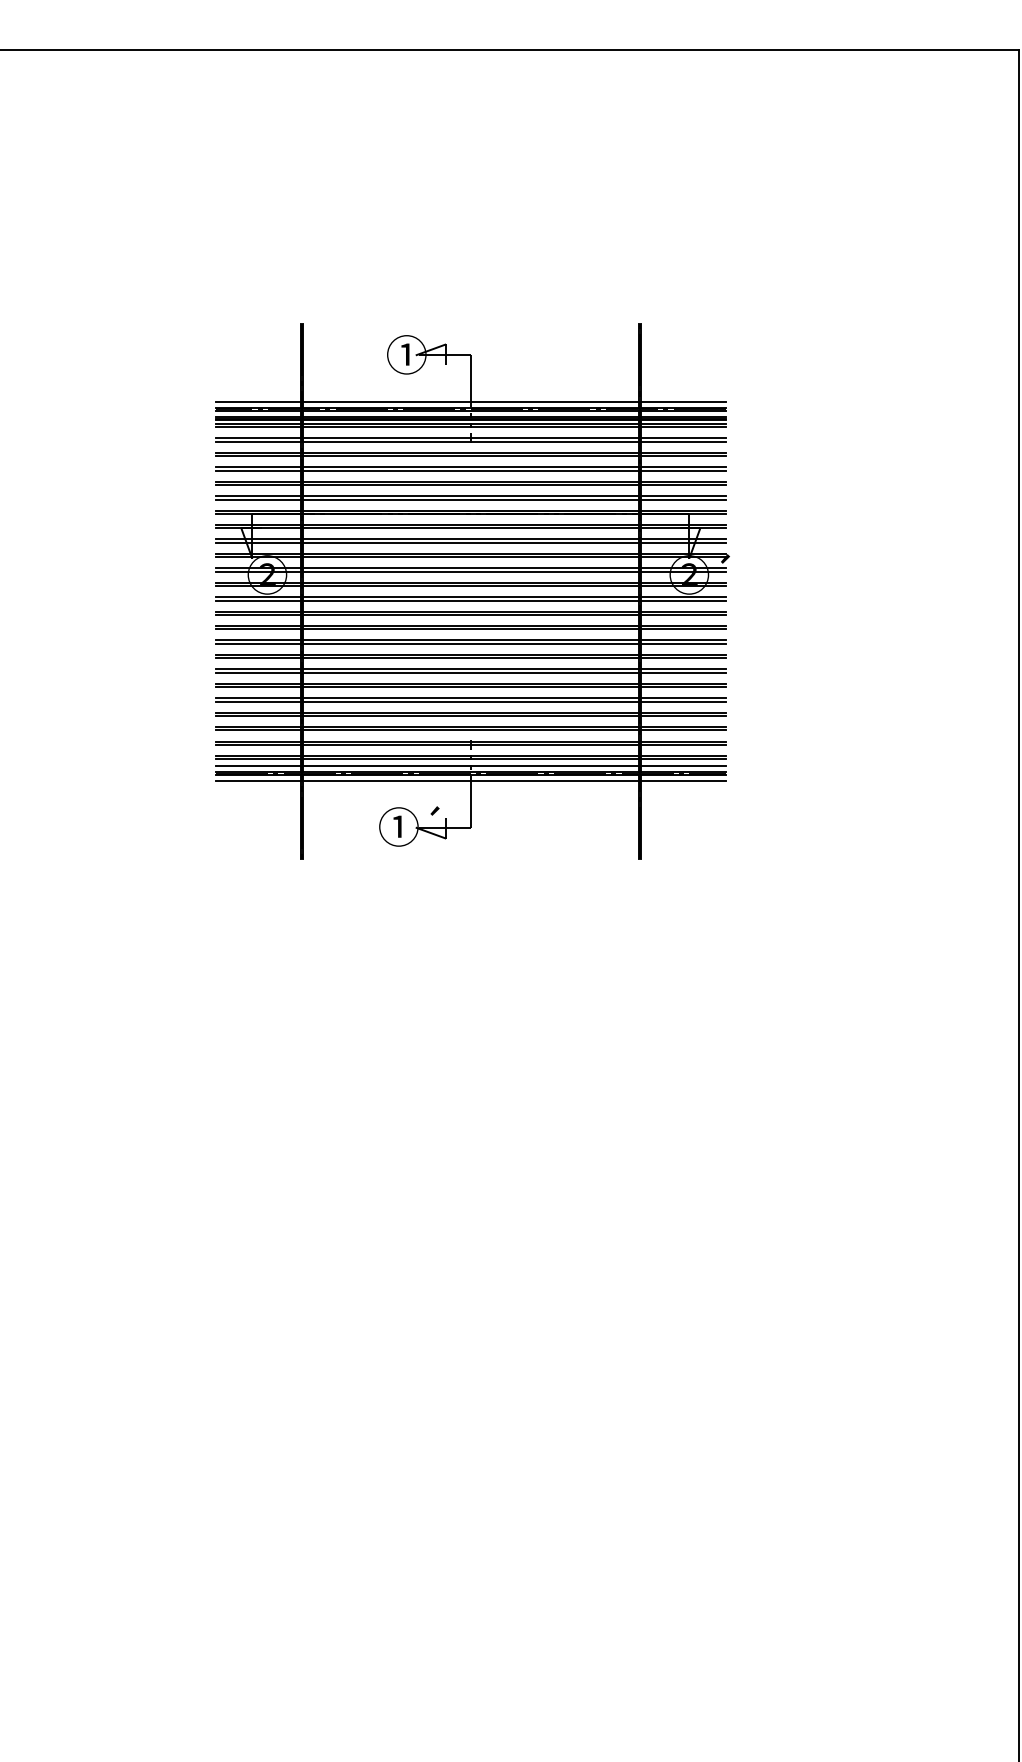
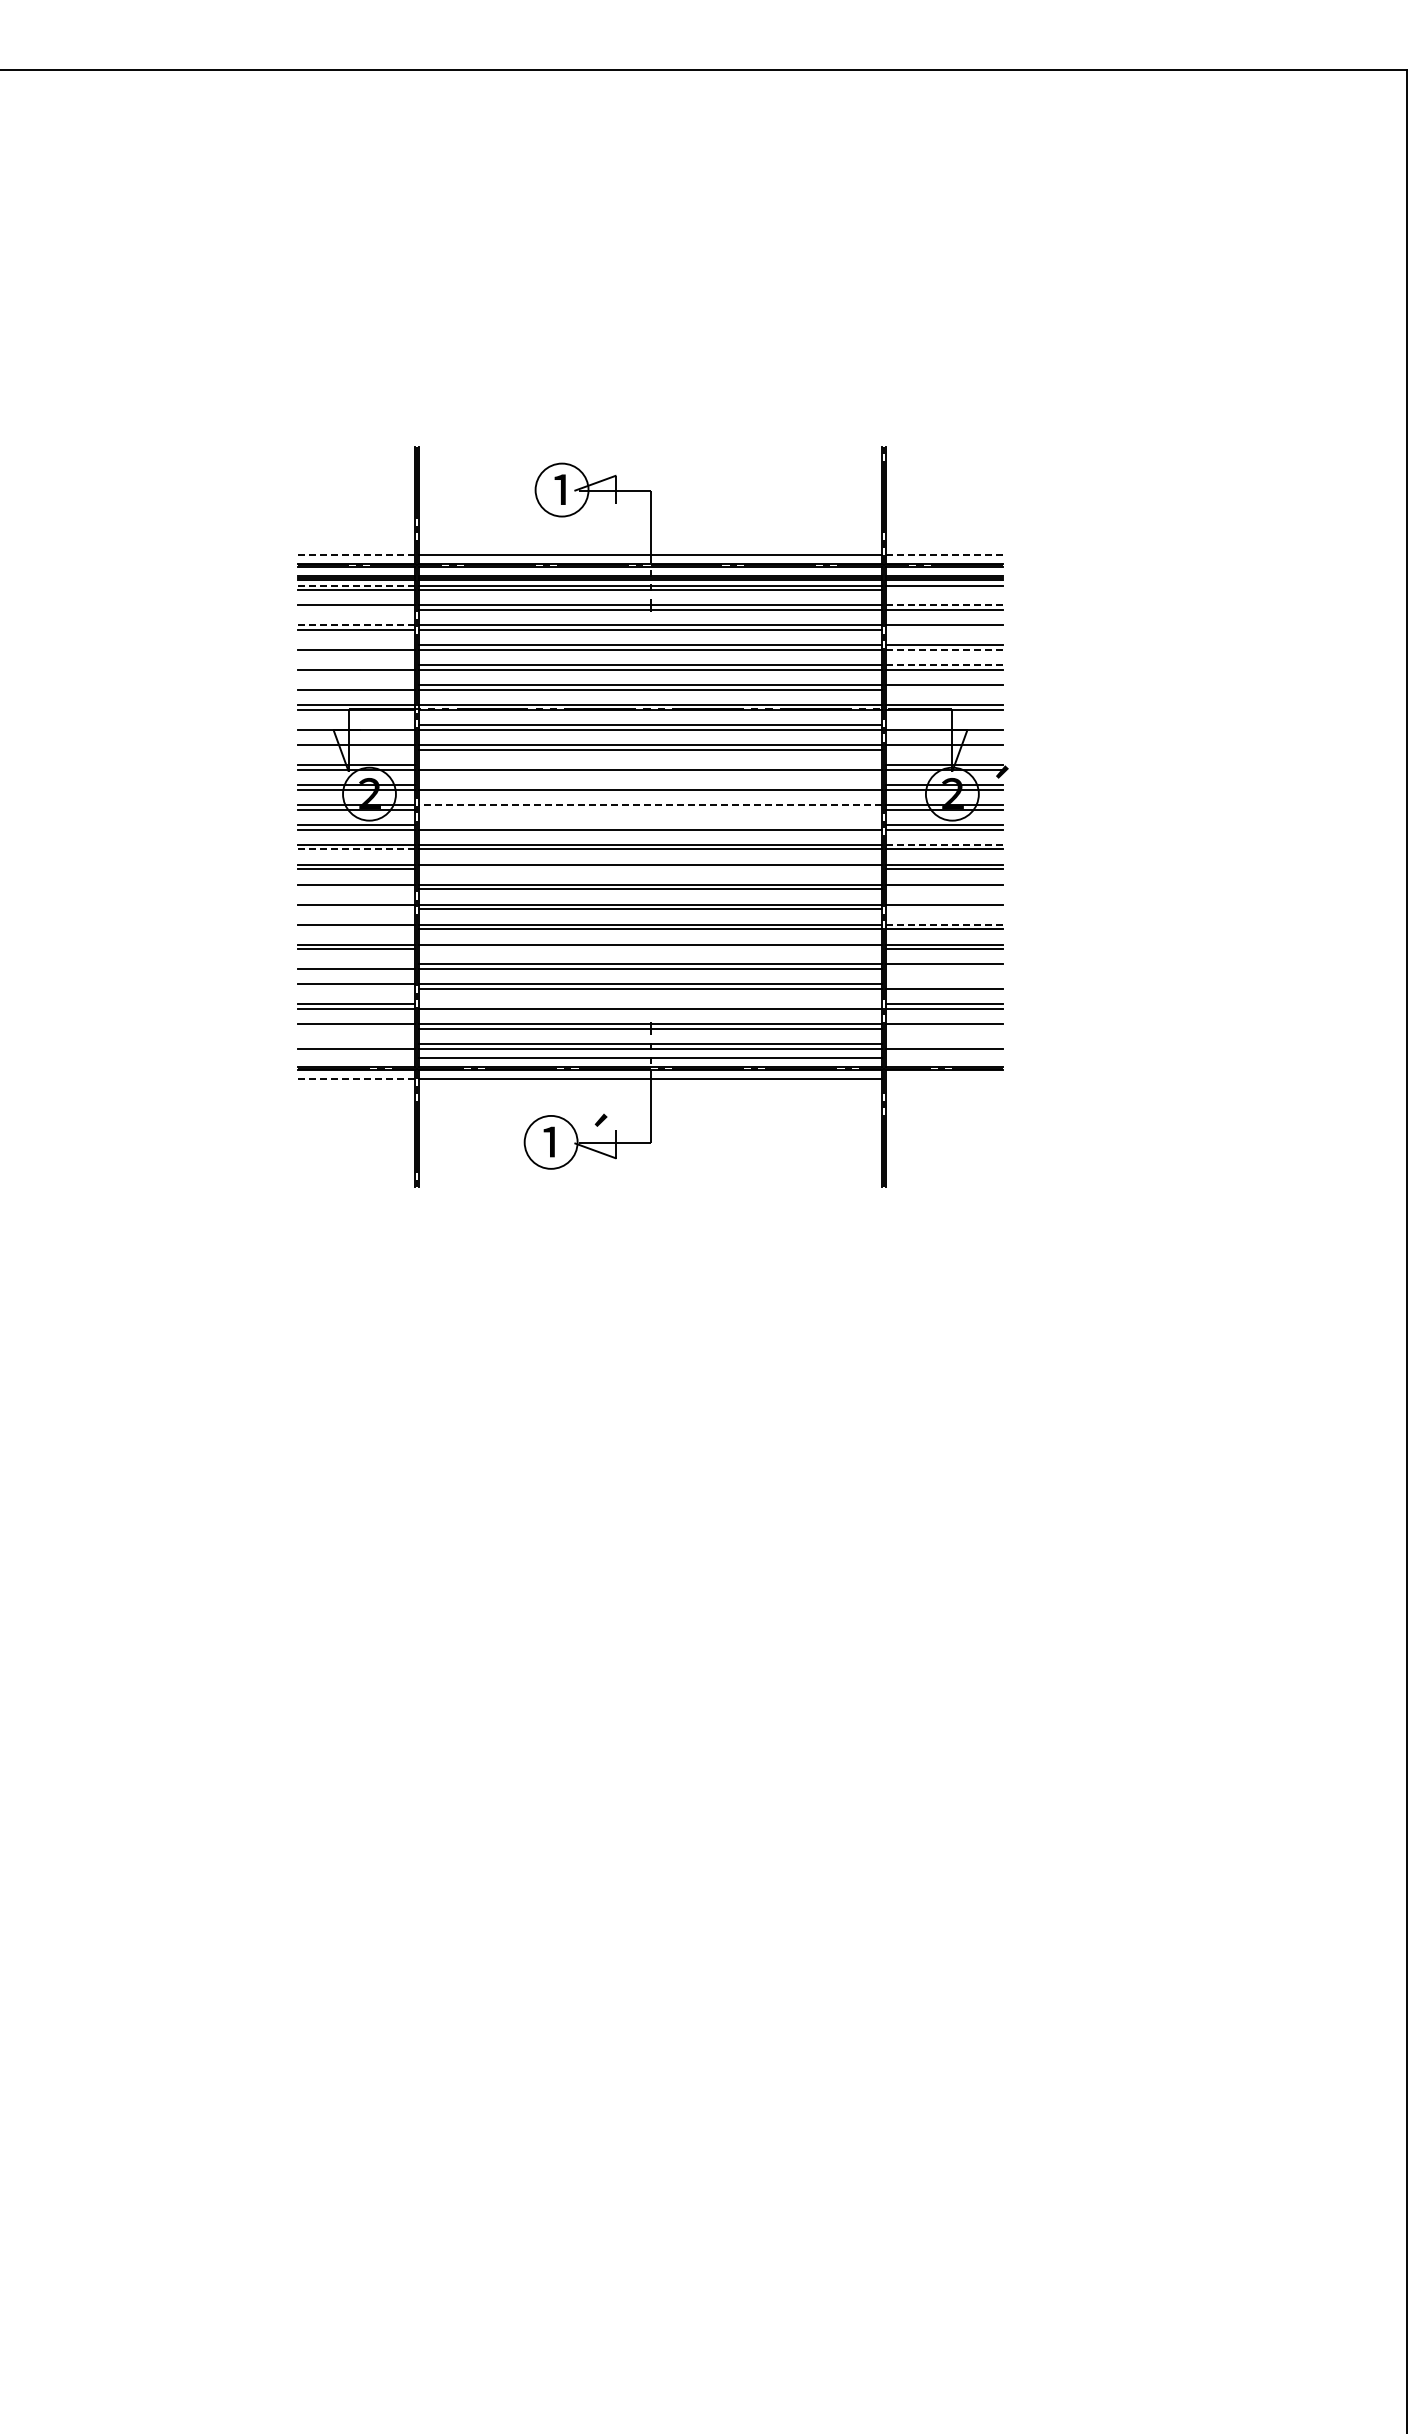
line: (258, 401) -> (356, 554), solid -> dashed
line: (682, 401) -> (943, 554), solid -> dashed
line: (258, 423) -> (356, 585), solid -> dashed
line: (682, 427) -> (943, 590), removed
line: (682, 438) -> (943, 605), solid -> dashed
line: (258, 442) -> (356, 610), removed
line: (258, 452) -> (356, 625), solid -> dashed
line: (682, 456) -> (943, 630), removed
line: (258, 467) -> (356, 645), removed
line: (682, 470) -> (943, 650), solid -> dashed
line: (258, 481) -> (356, 665), removed
line: (682, 481) -> (943, 665), solid -> dashed
line: (258, 496) -> (356, 685), removed
line: (682, 499) -> (943, 689), removed
line: (258, 525) -> (356, 725), removed
line: (682, 525) -> (943, 725), removed
line: (258, 542) -> (356, 749), removed
line: (682, 542) -> (943, 749), removed
line: (470, 554) -> (650, 765), removed
line: (470, 567) -> (650, 784), removed
line: (470, 582) -> (650, 804), solid -> dashed
line: (470, 586) -> (650, 809), removed
line: (470, 596) -> (650, 824), removed
line: (682, 611) -> (943, 844), solid -> dashed
line: (258, 615) -> (356, 849), solid -> dashed
line: (470, 629) -> (650, 869), removed
line: (258, 643) -> (356, 889), removed
line: (682, 643) -> (943, 889), removed
line: (258, 658) -> (356, 909), removed
line: (682, 658) -> (943, 909), removed
line: (682, 669) -> (943, 924), solid -> dashed
line: (258, 672) -> (356, 929), removed
line: (470, 687) -> (650, 949), removed
line: (258, 698) -> (356, 964), removed
line: (682, 701) -> (943, 969), removed
line: (682, 712) -> (943, 984), removed
line: (258, 716) -> (356, 989), removed
line: (470, 727) -> (650, 1004), removed
line: (258, 744) -> (356, 1028), removed
line: (682, 744) -> (943, 1028), removed
line: (258, 756) -> (356, 1044), removed
line: (682, 756) -> (943, 1044), removed
line: (258, 765) -> (356, 1057), removed
line: (682, 765) -> (943, 1057), removed
line: (258, 781) -> (357, 1079), solid -> dashed
line: (682, 781) -> (943, 1079), removed

